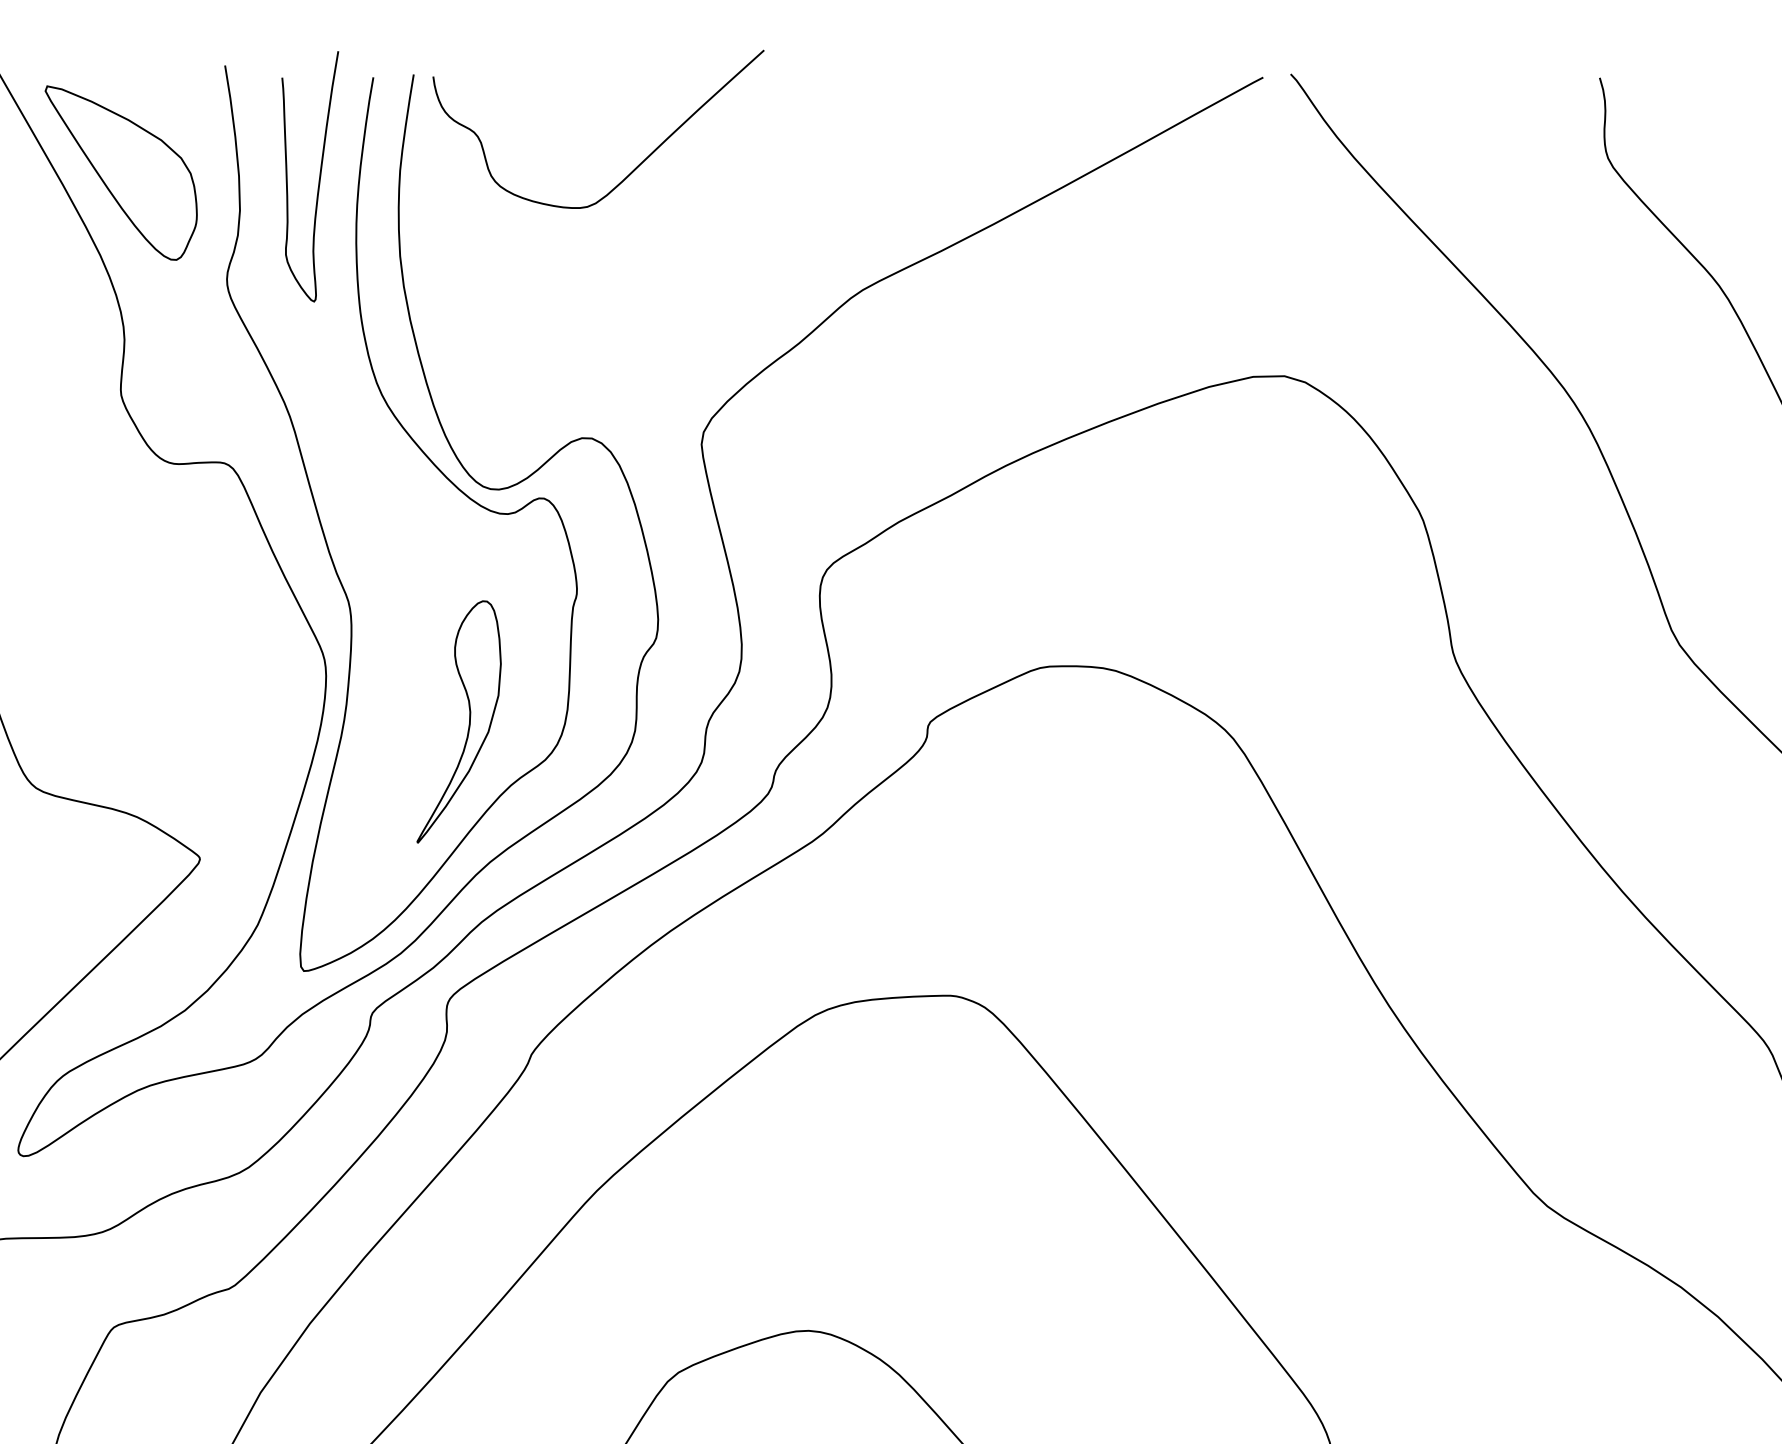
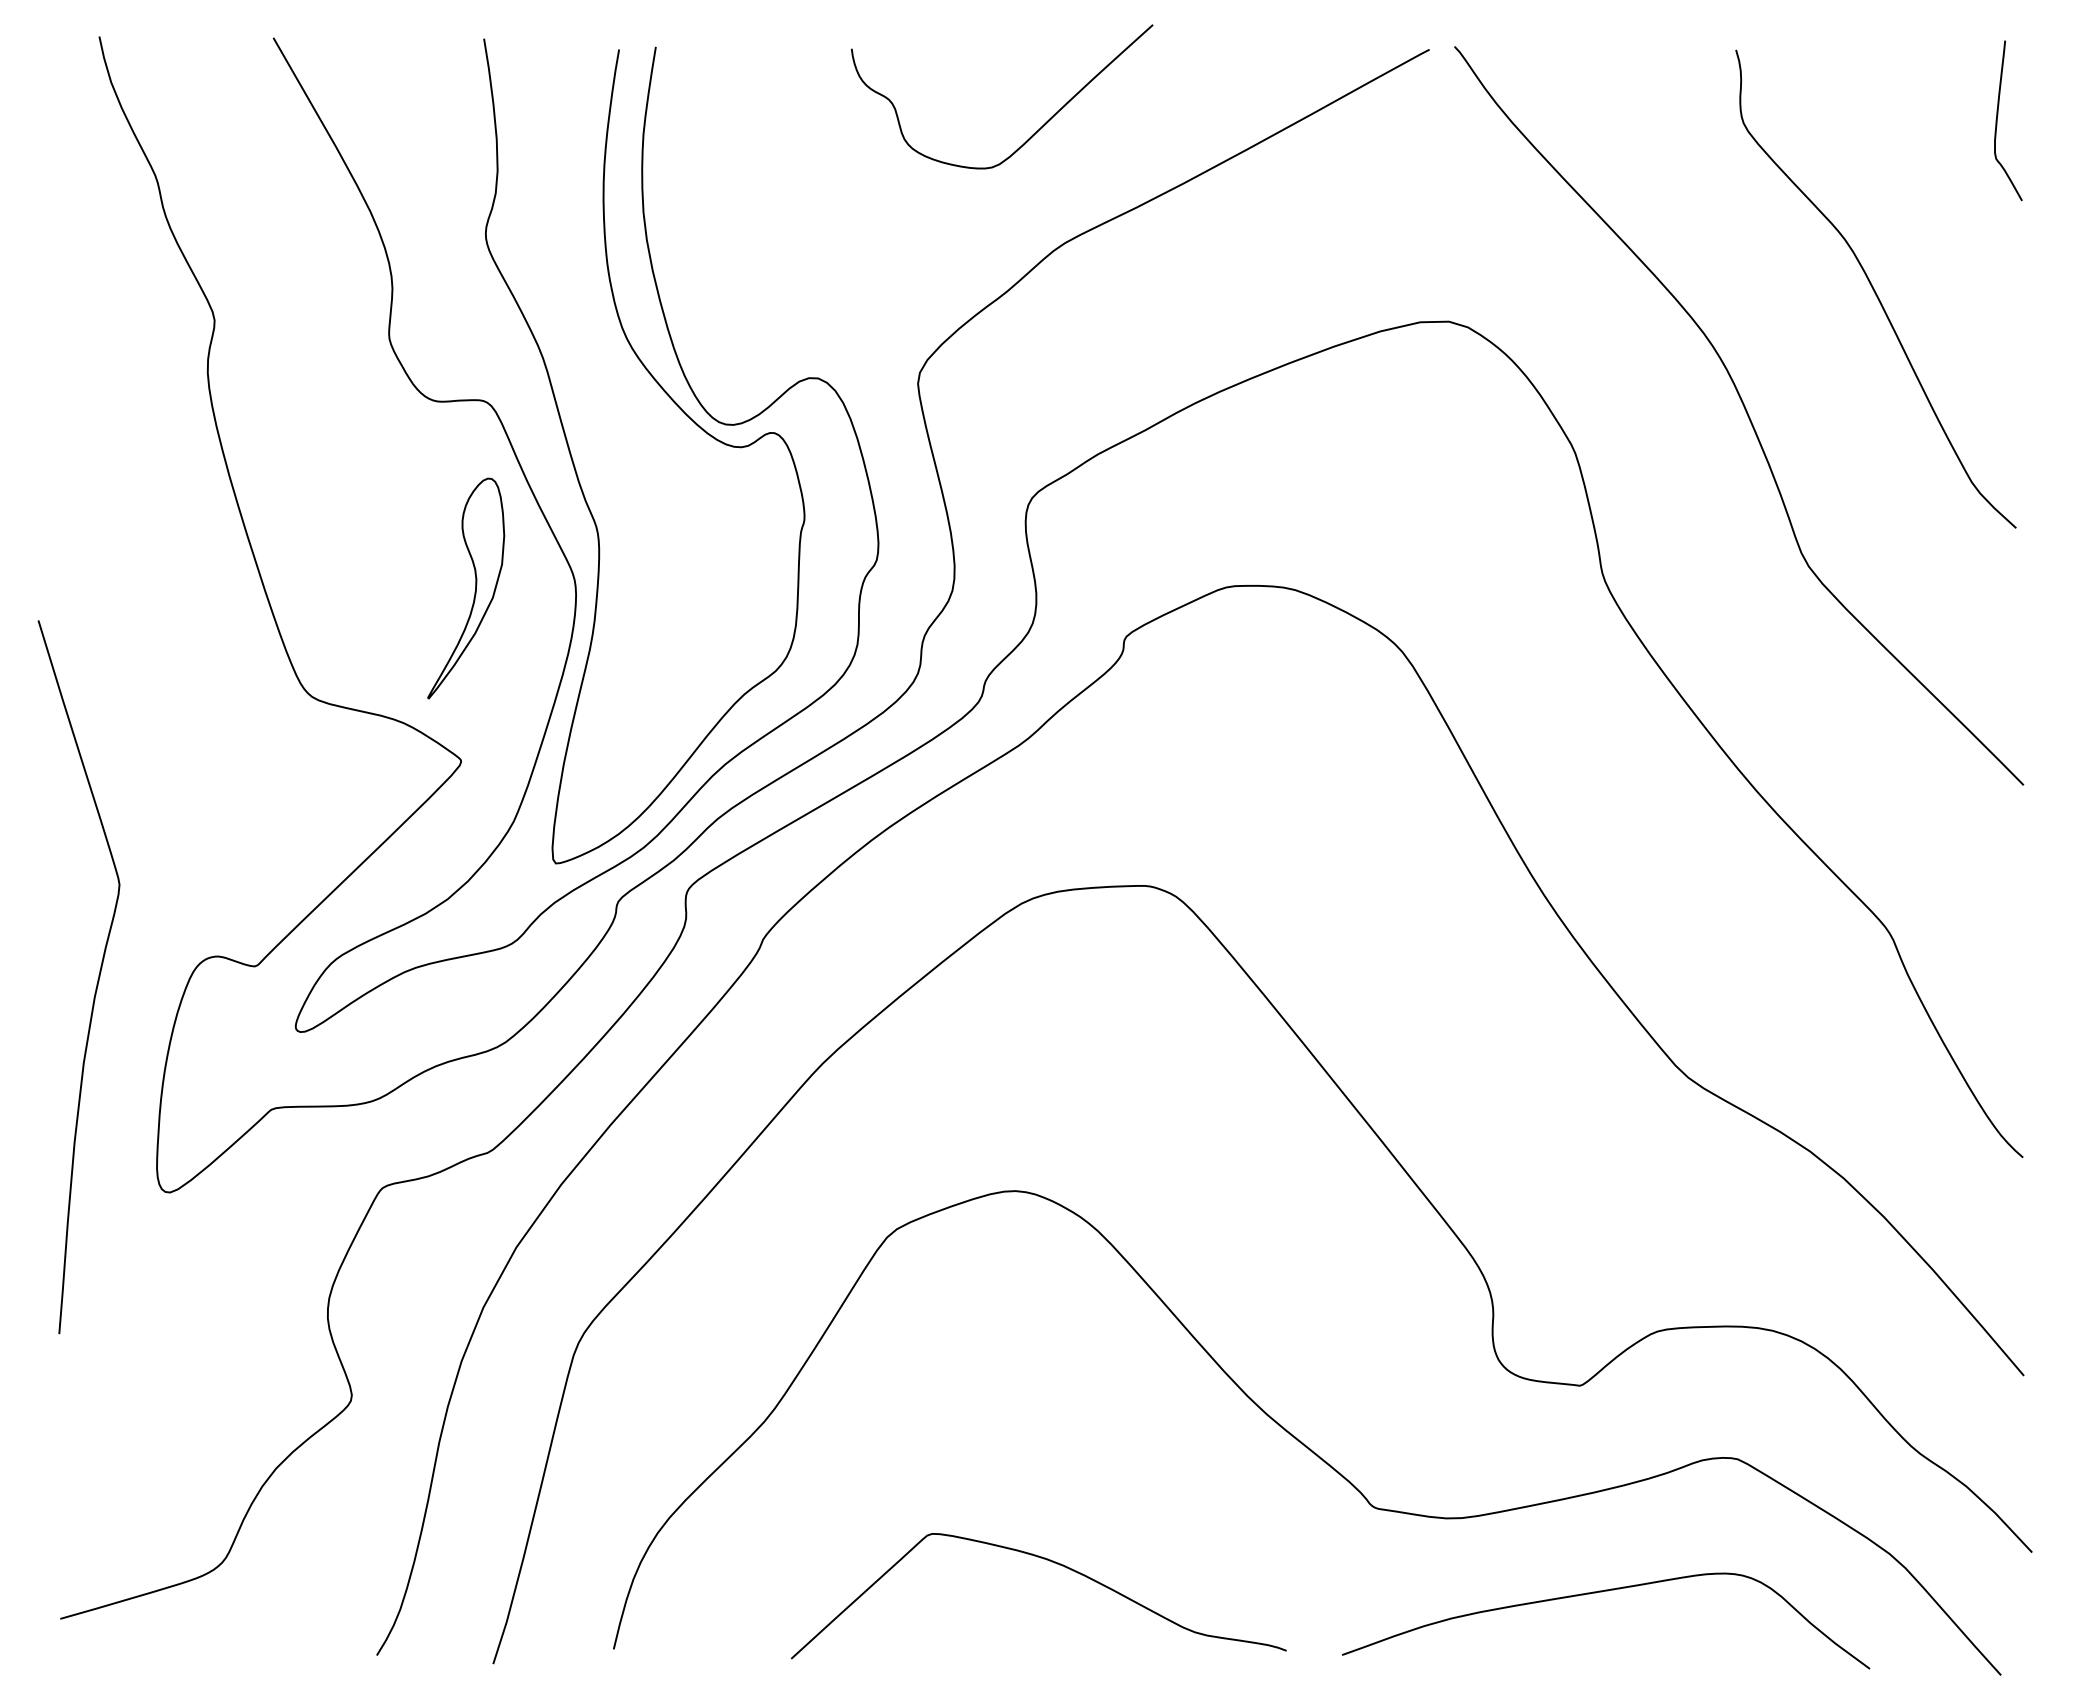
curve: (634, 168) -> (1034, 132), moved
part: (121, 172) -> (389, 136), removed
curve: (318, 176) -> (569, 139), removed
part: (468, 725) -> (474, 591), moved

